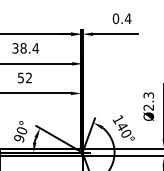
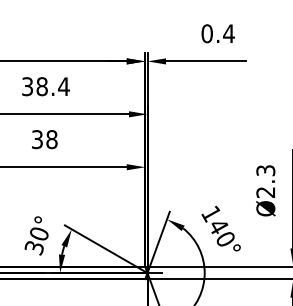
text: (25, 77) -> (45, 138), 52 -> 38
text: (18, 138) -> (33, 247), 90° -> 30°

